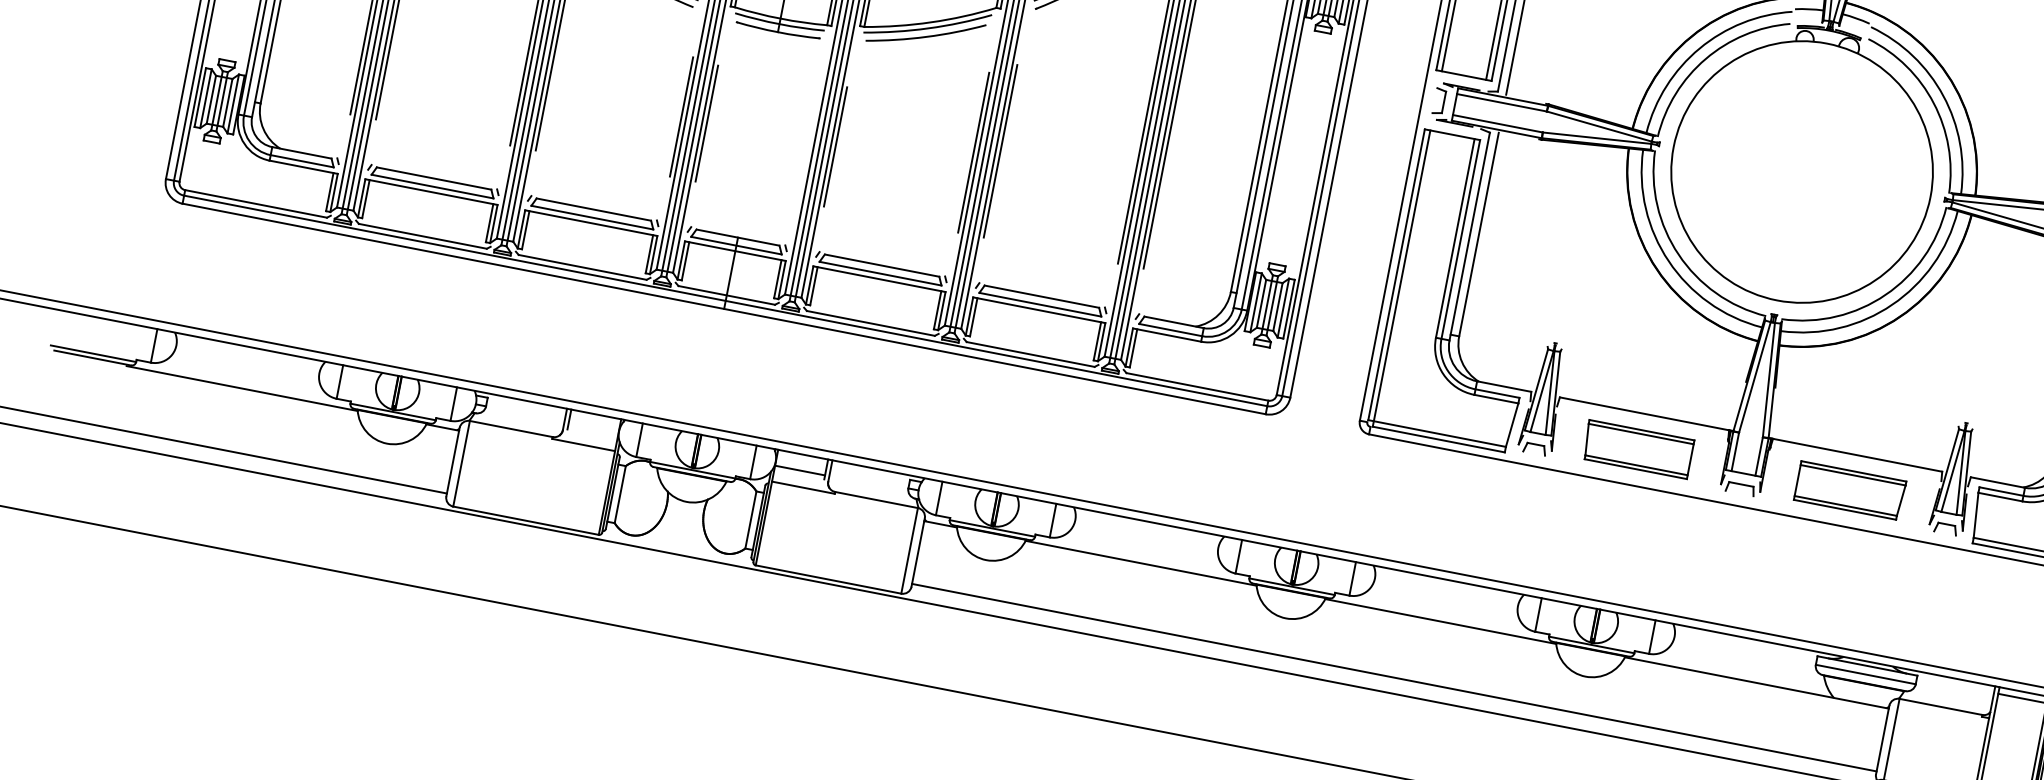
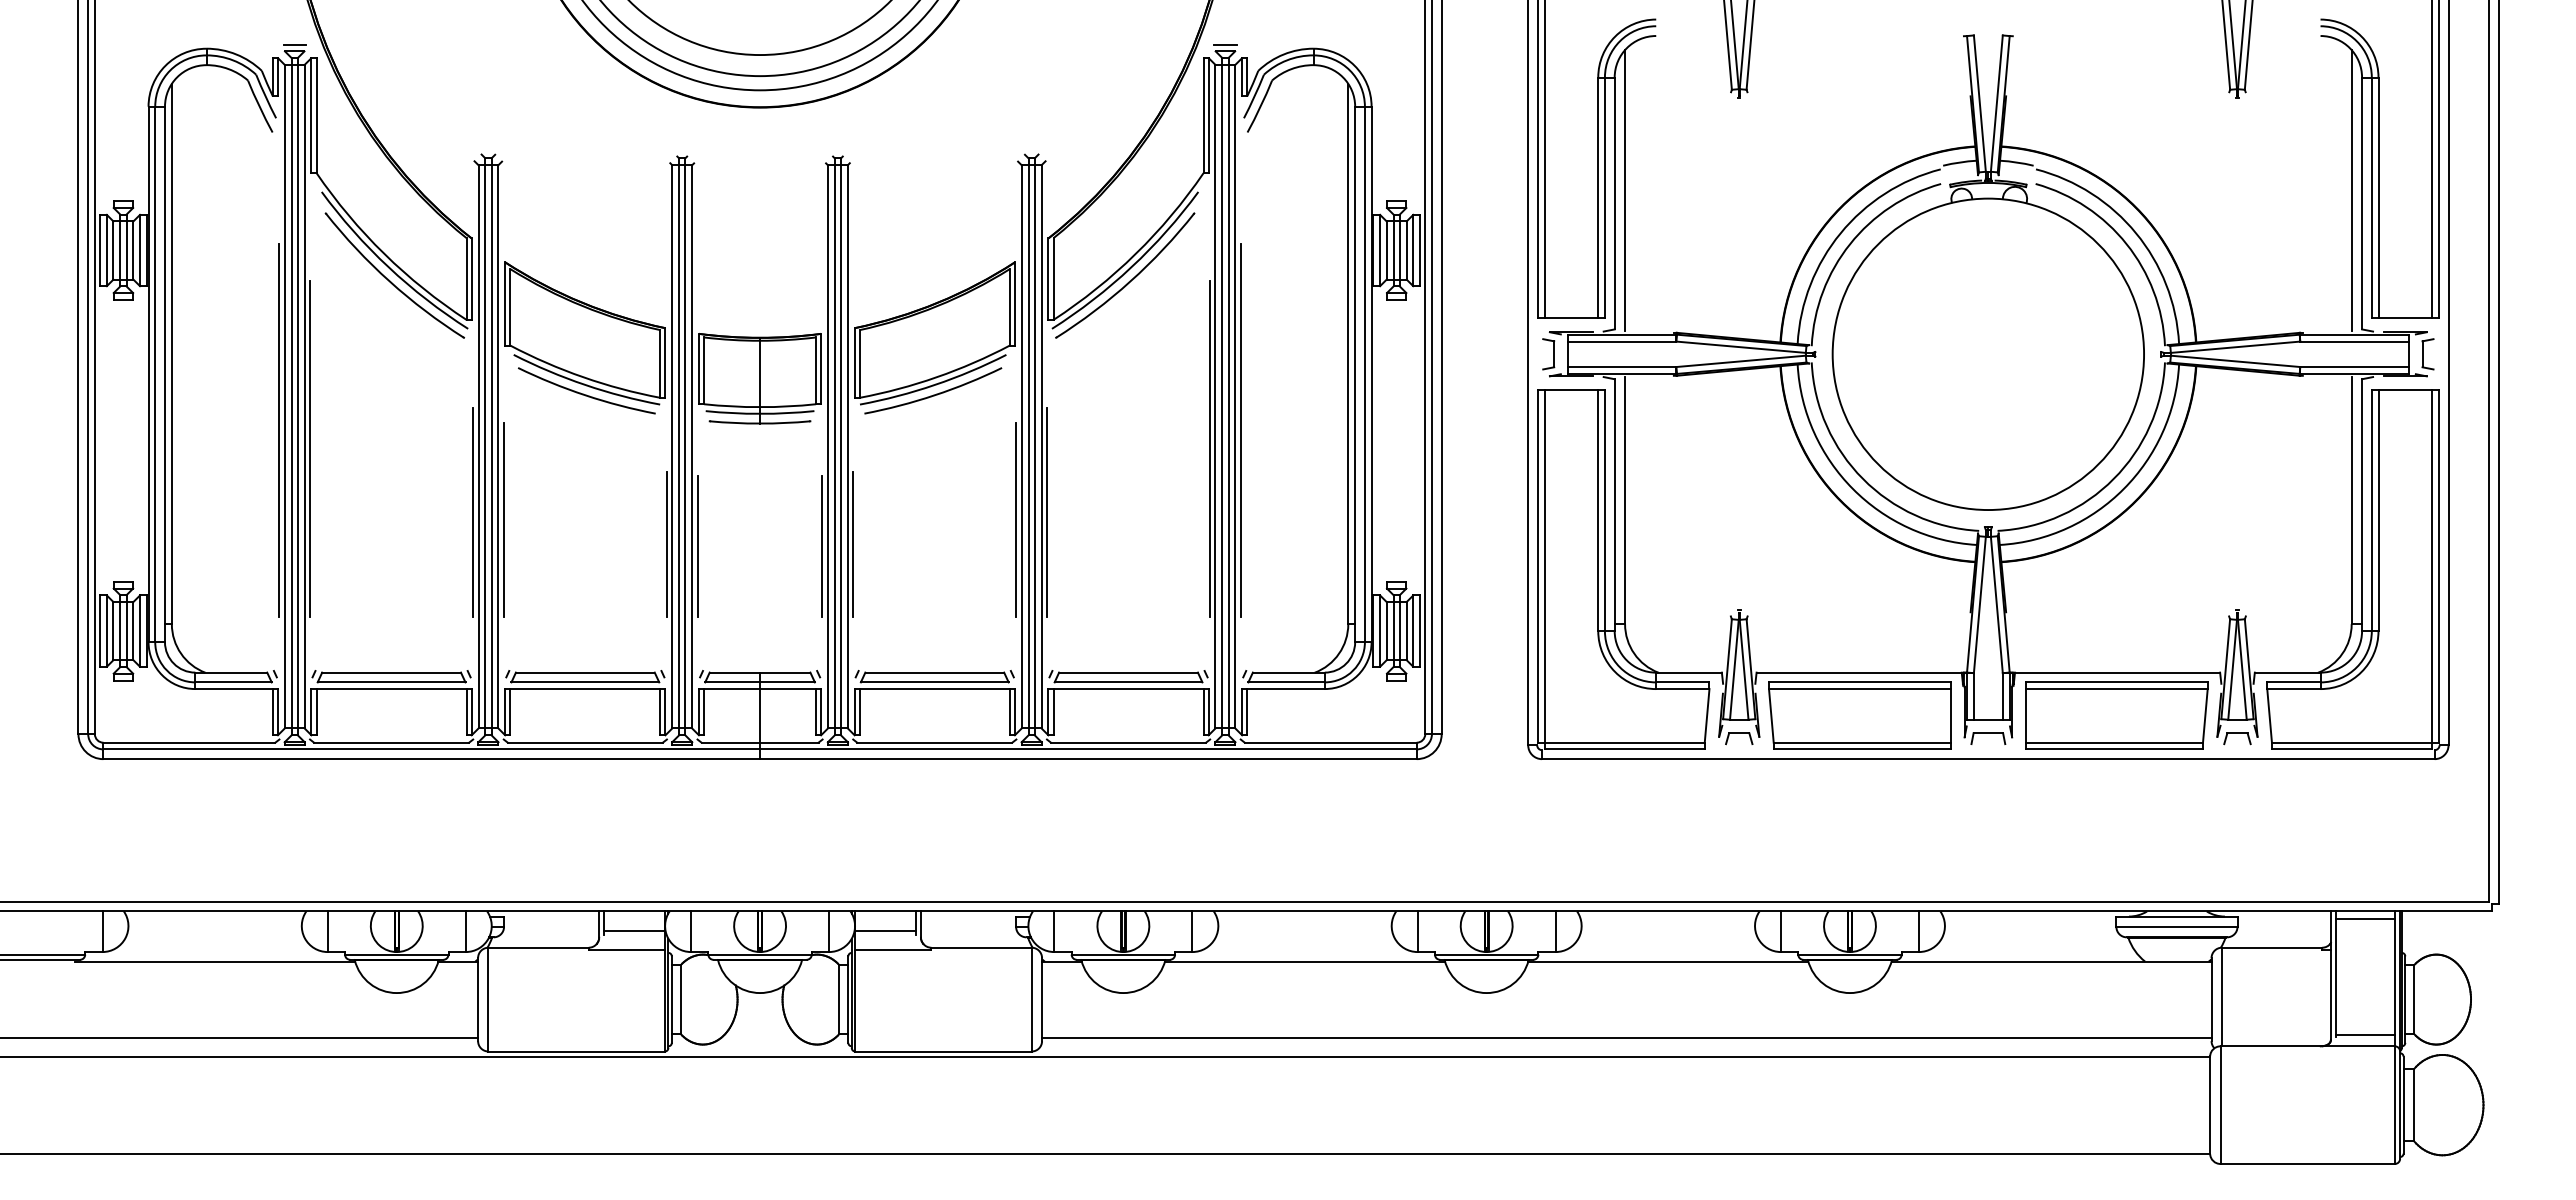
line: (809, 143) -> (822, 546), added
line: (593, 430) -> (634, 930), added
part: (1637, 449) -> (1859, 715), size x1.43
part: (1849, 490) -> (2116, 715), size x1.43

